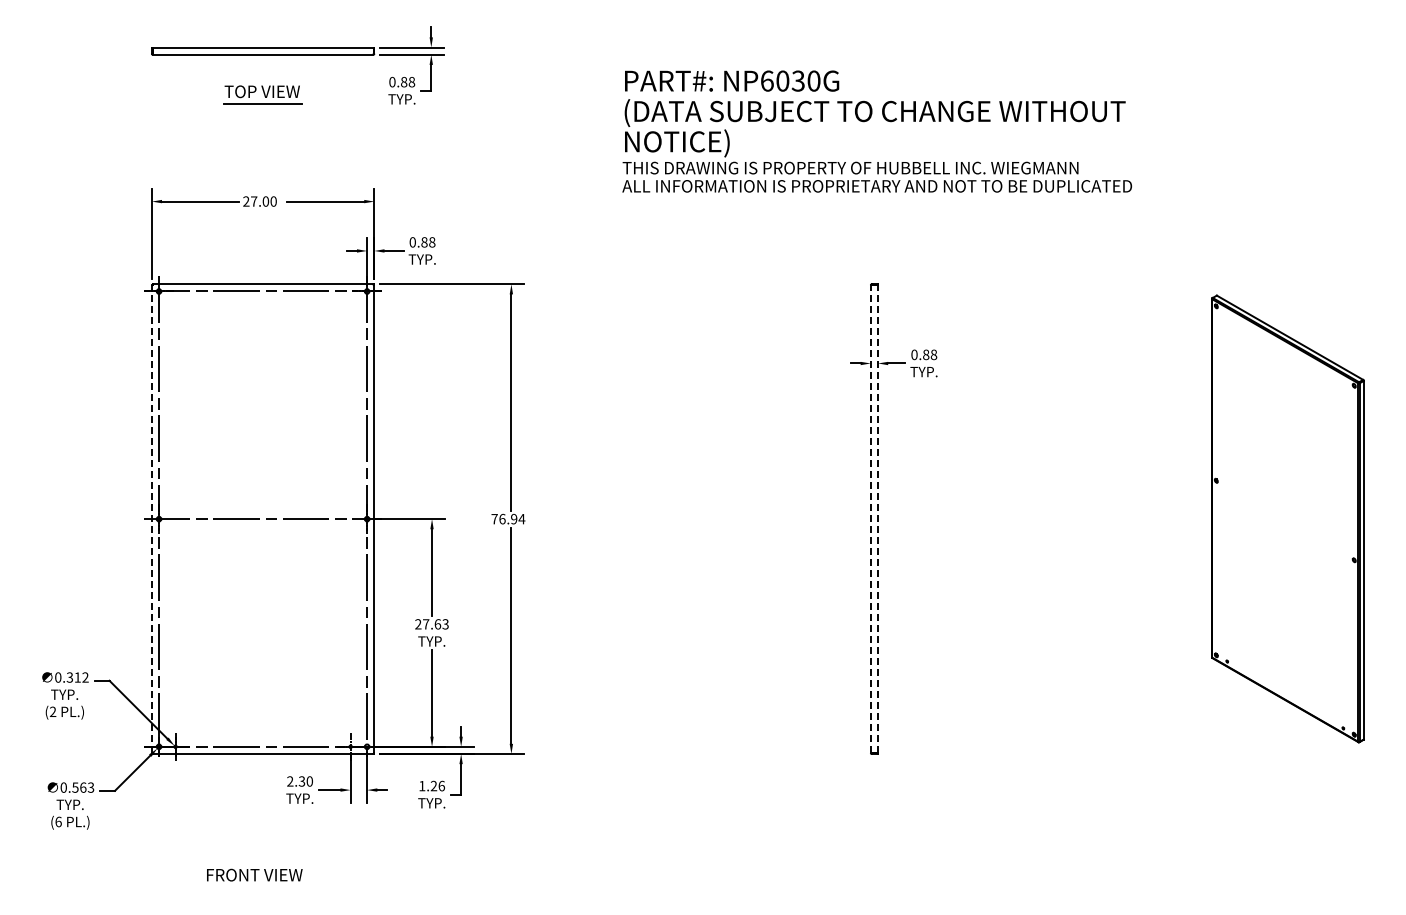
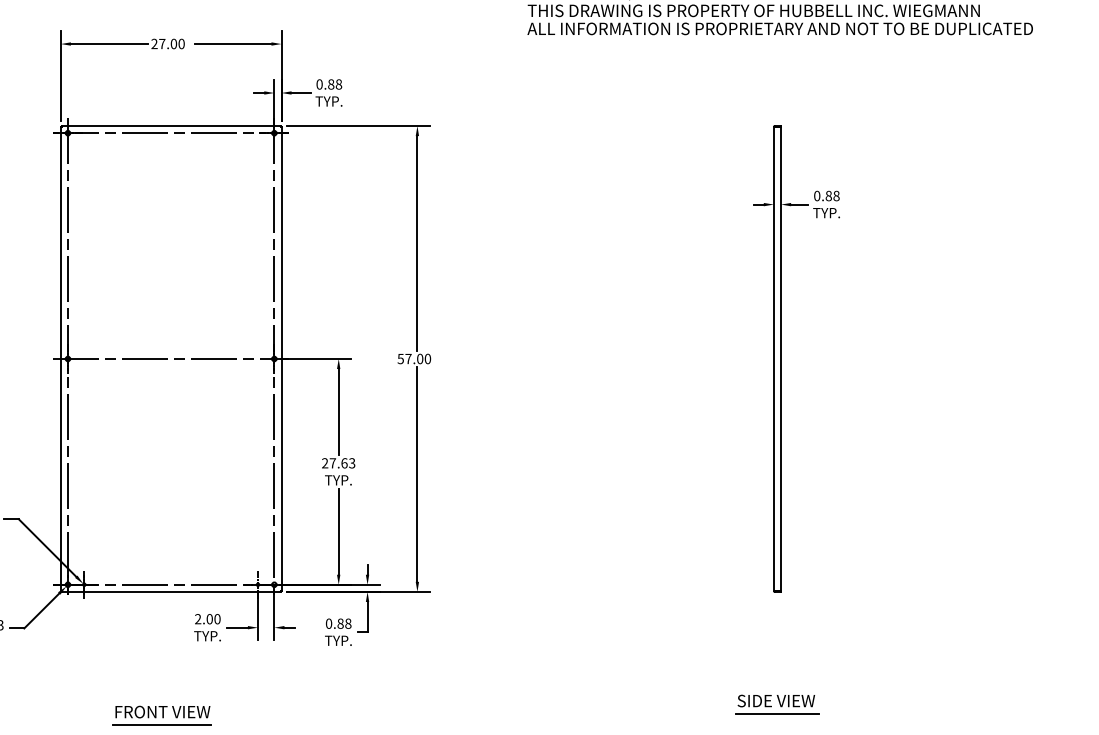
line: (151, 518) -> (60, 358), dashed -> solid
text: (508, 518) -> (414, 358), 76.94 -> 57.00
line: (878, 518) -> (781, 358), dashed -> solid
line: (870, 519) -> (773, 359), dashed -> solid
text: (301, 781) -> (209, 619), 2.30 -> 2.00
text: (431, 785) -> (338, 623), 1.26 -> 0.88
part: (874, 867) -> (777, 704), added
line: (253, 887) -> (161, 724), added

